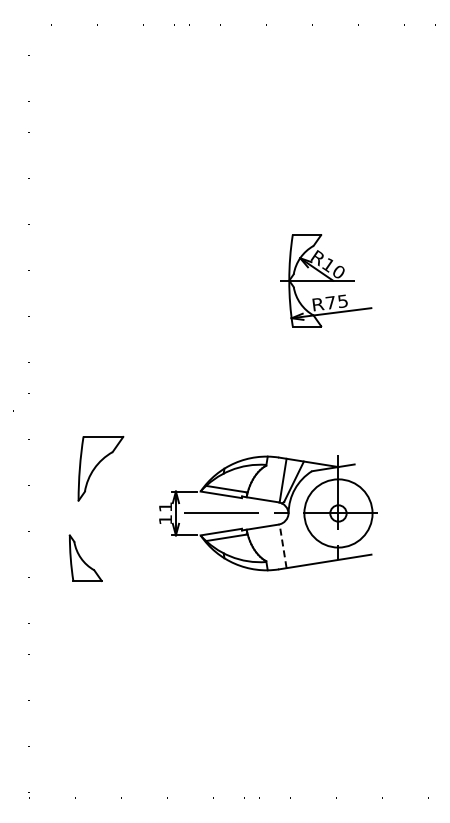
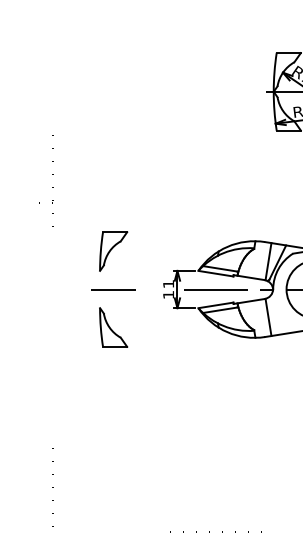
part: (100, 468) -> (113, 251), size x0.71
line: (100, 513) -> (113, 289), added
line: (283, 545) -> (268, 316), dashed -> solid
part: (85, 557) -> (113, 326), moved

